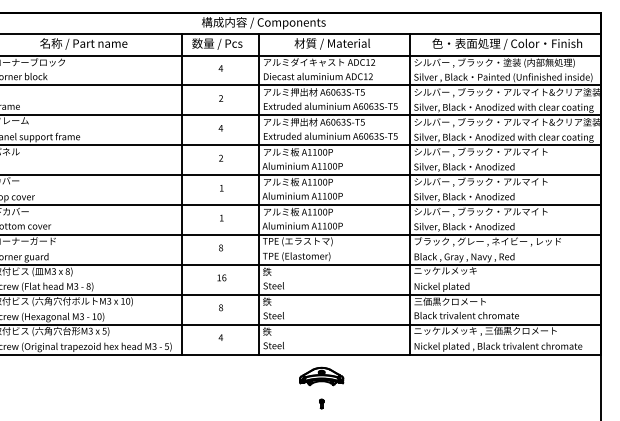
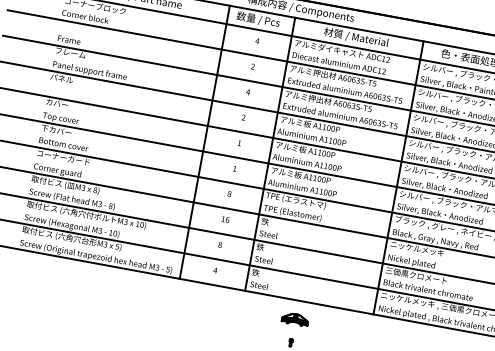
part: (321, 376) -> (295, 319), size x0.7

